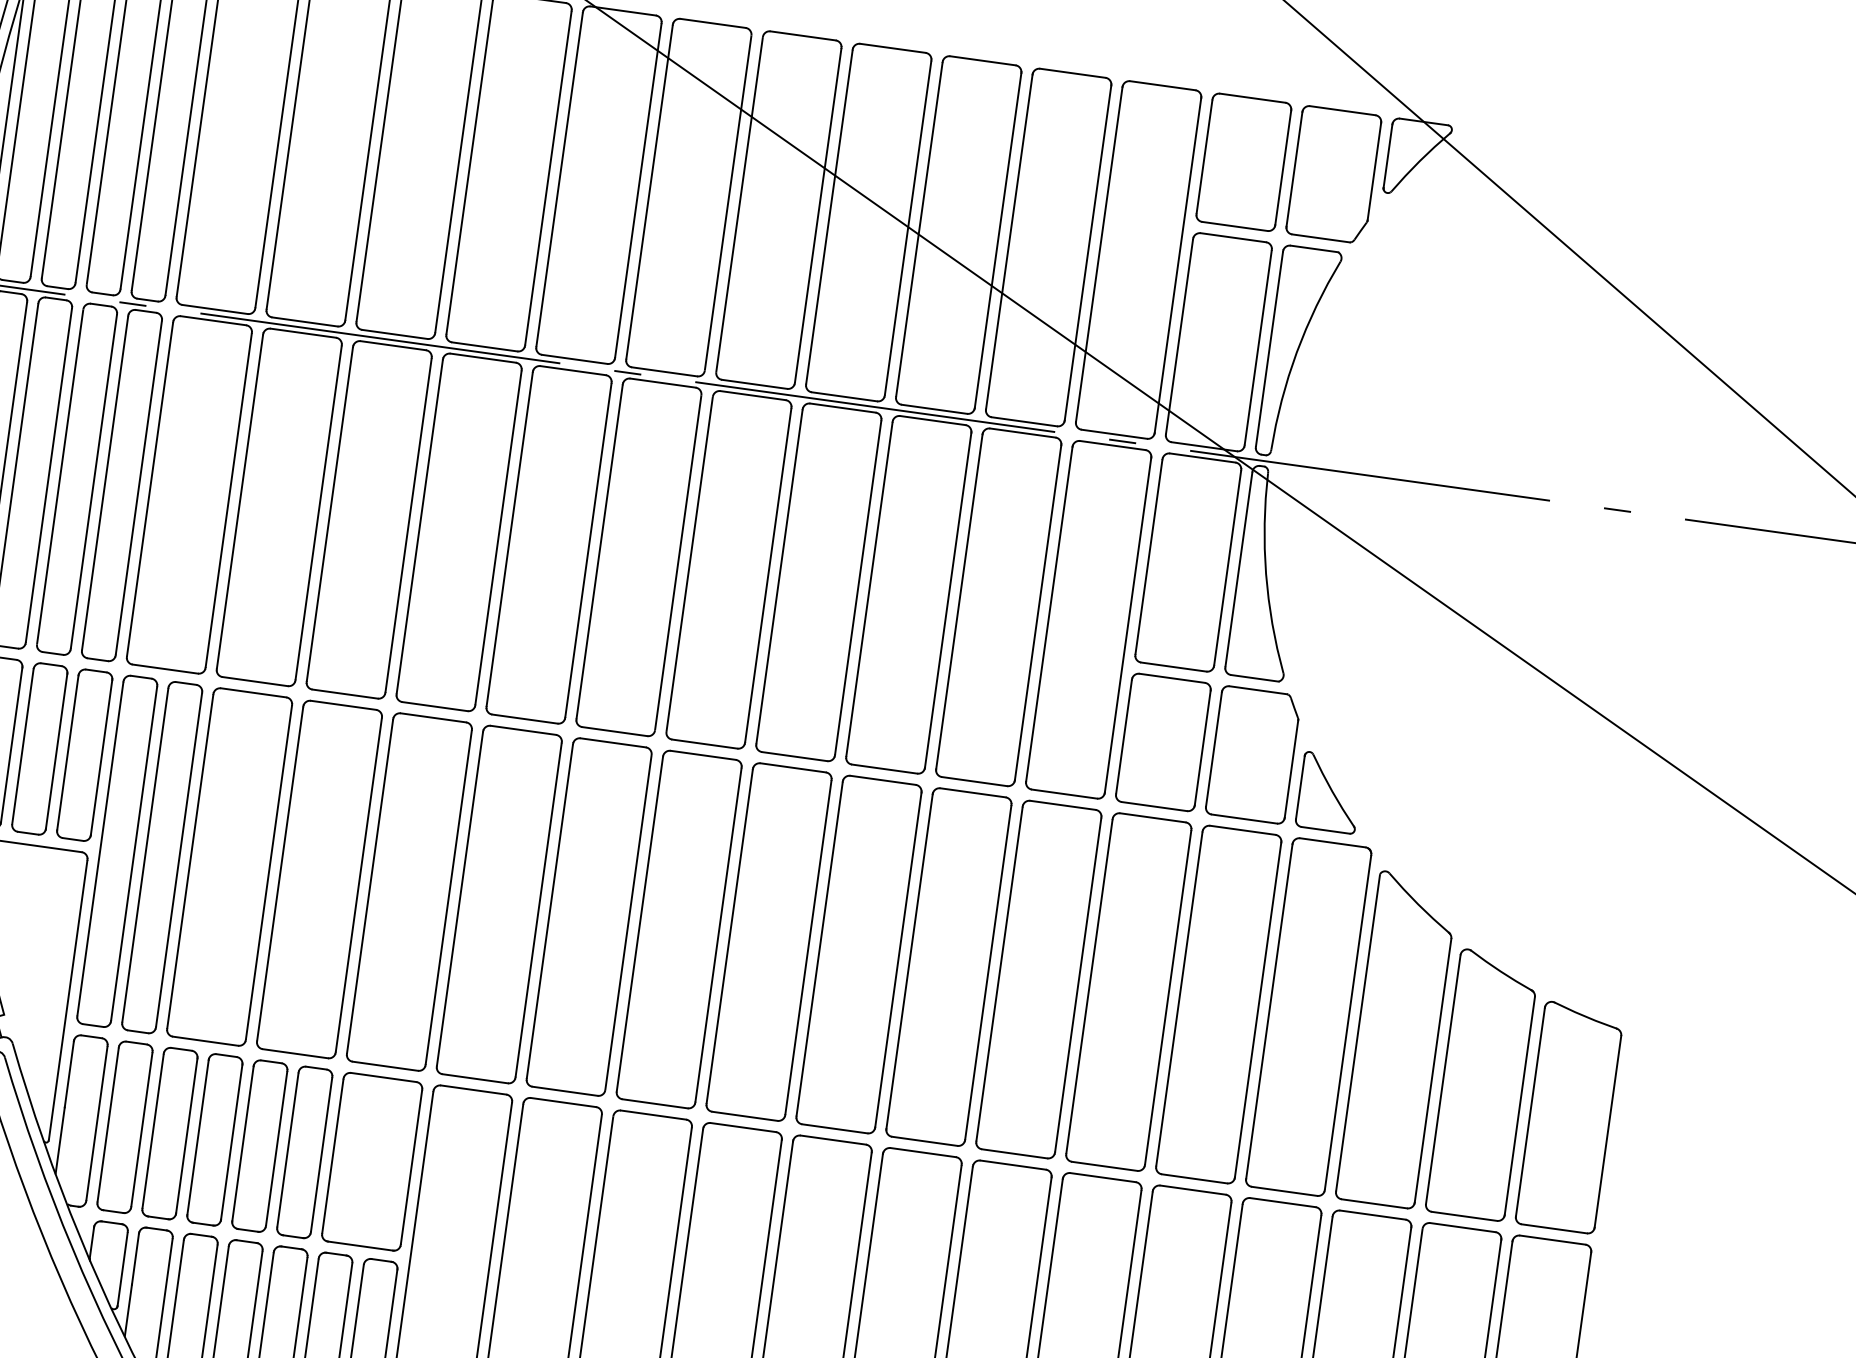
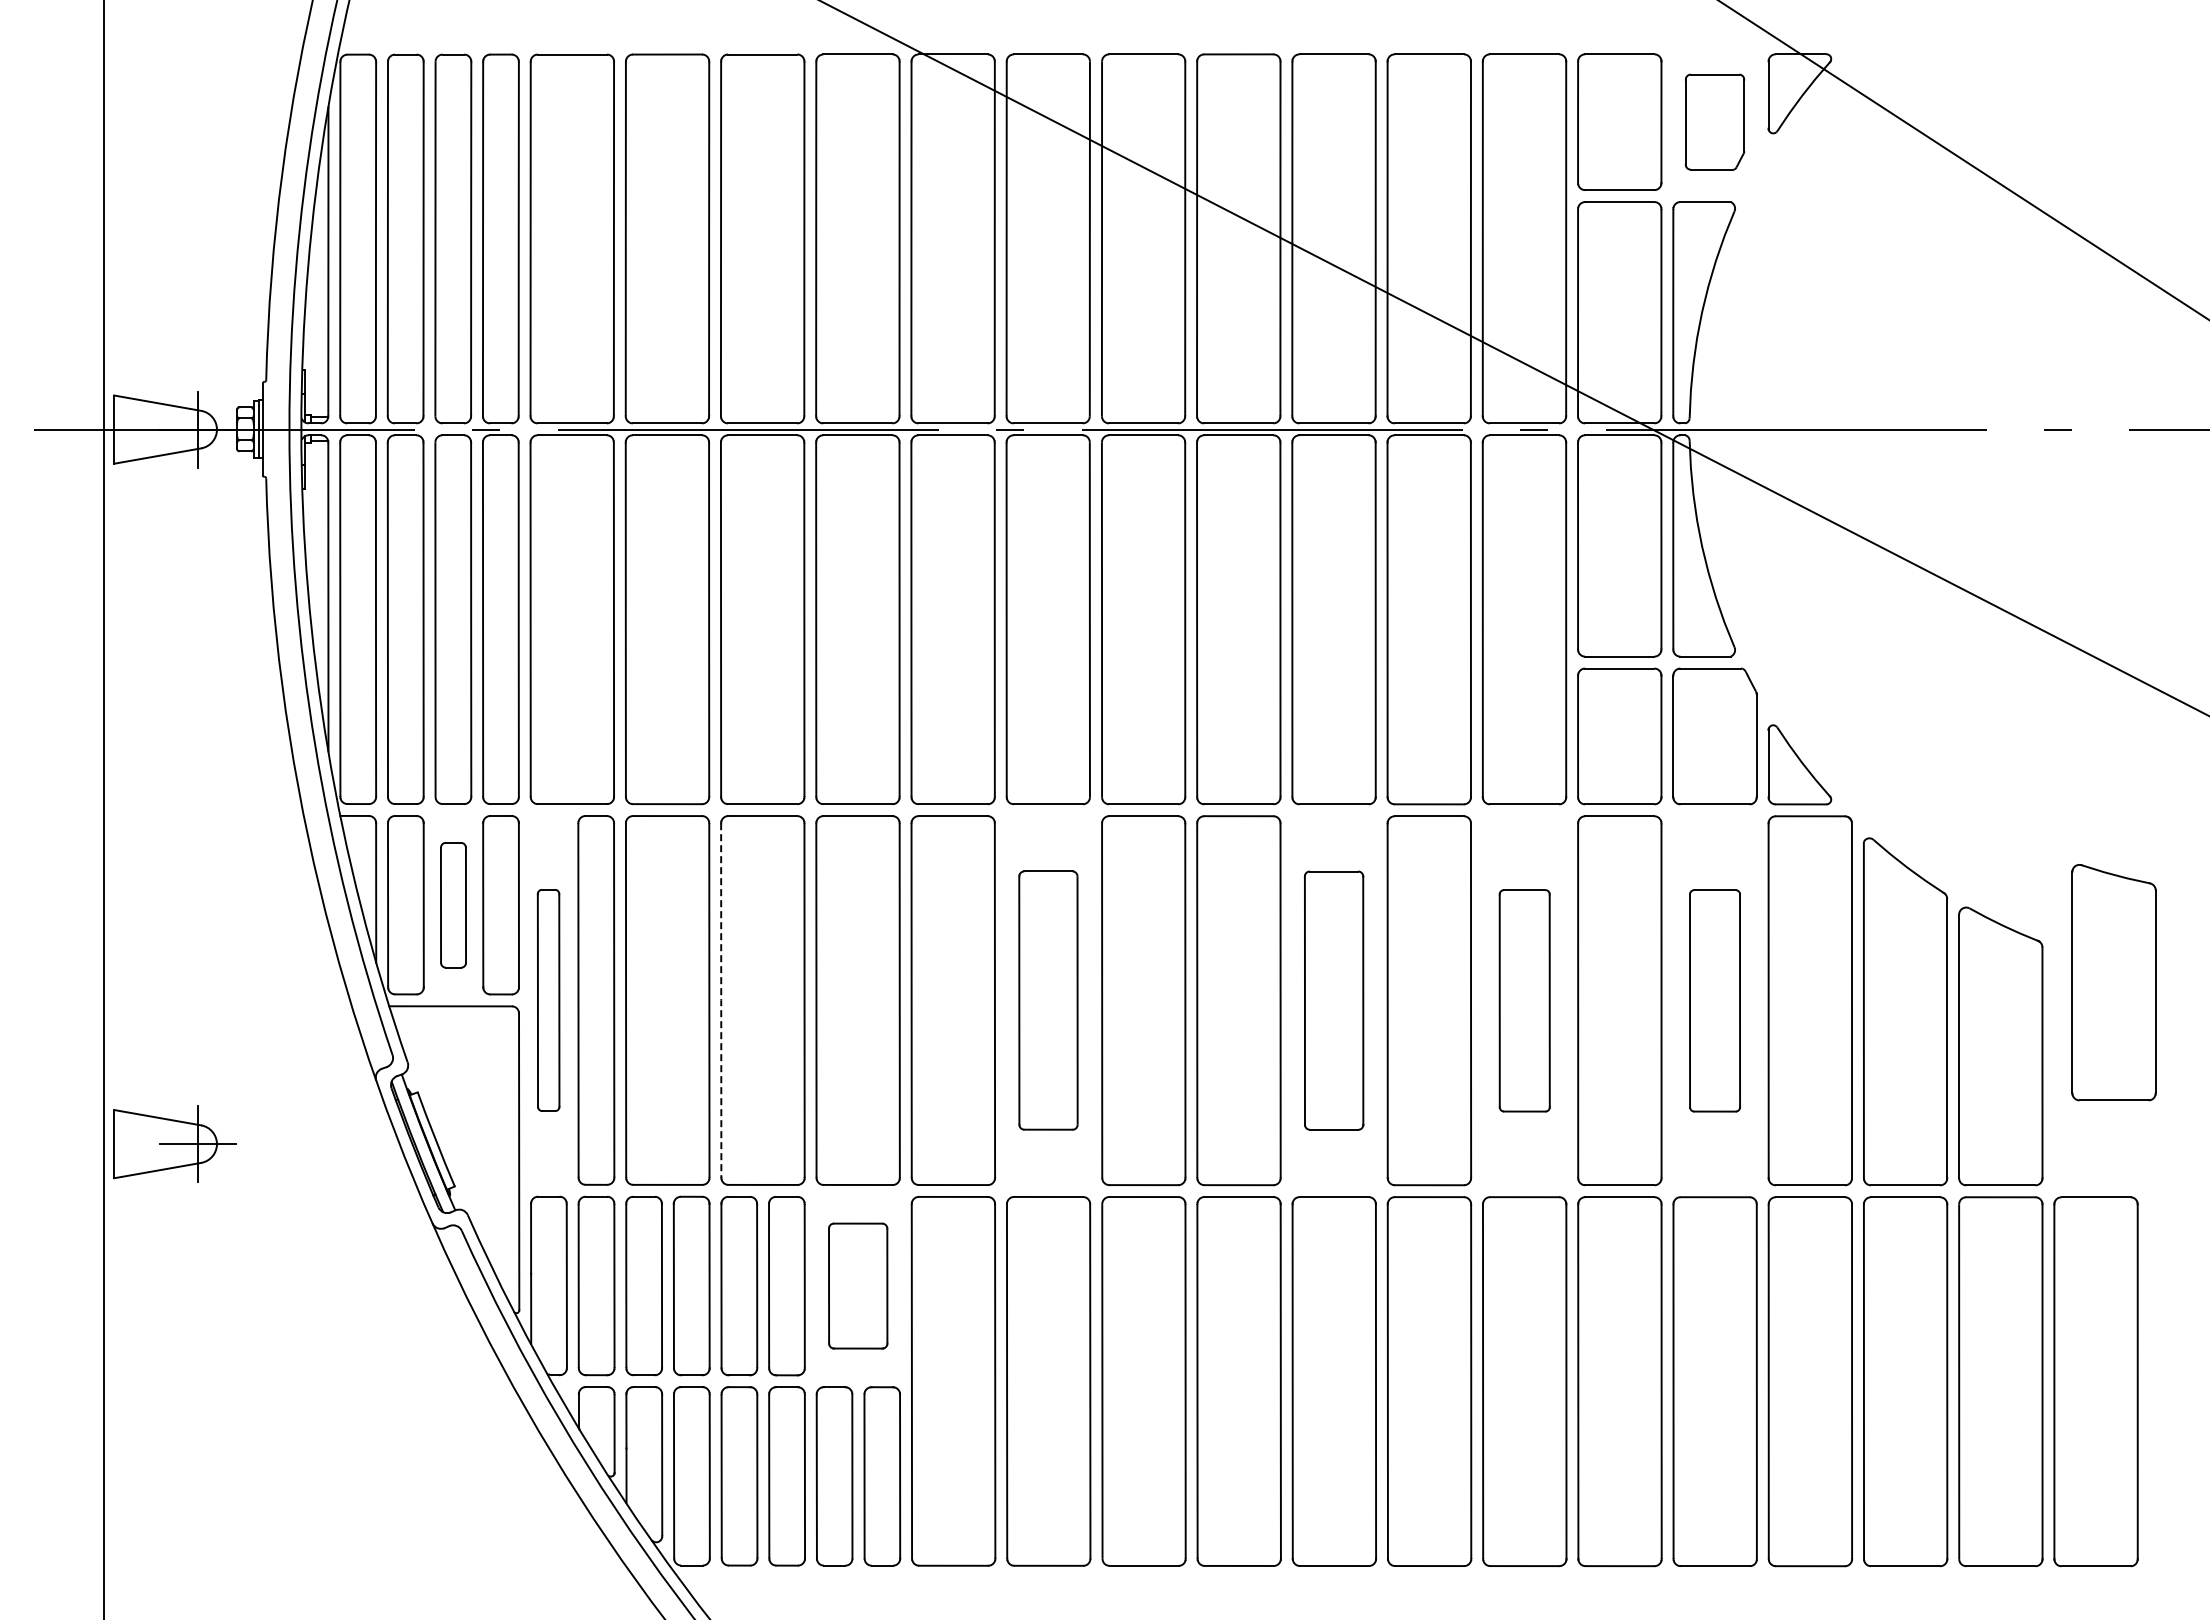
part: (1333, 174) -> (1714, 121), size x0.7
part: (39, 749) -> (453, 905), size x0.7
part: (117, 851) -> (548, 1000), size x0.6
line: (280, 874) -> (721, 1000), solid -> dashed
part: (589, 916) -> (1048, 1000), size x0.7
part: (858, 954) -> (1333, 1000), size x0.7
part: (1038, 979) -> (1524, 1000), size x0.6
part: (1218, 1004) -> (1714, 1000), size x0.6
part: (1569, 1117) -> (2113, 982), moved
part: (371, 1161) -> (857, 1285), size x0.7

